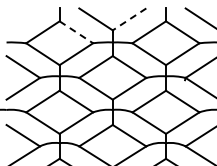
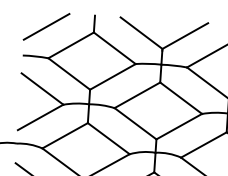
line: (23, 19) -> (46, 26), added
line: (129, 19) -> (185, 36), dashed -> solid
line: (76, 32) -> (114, 48), dashed -> solid

